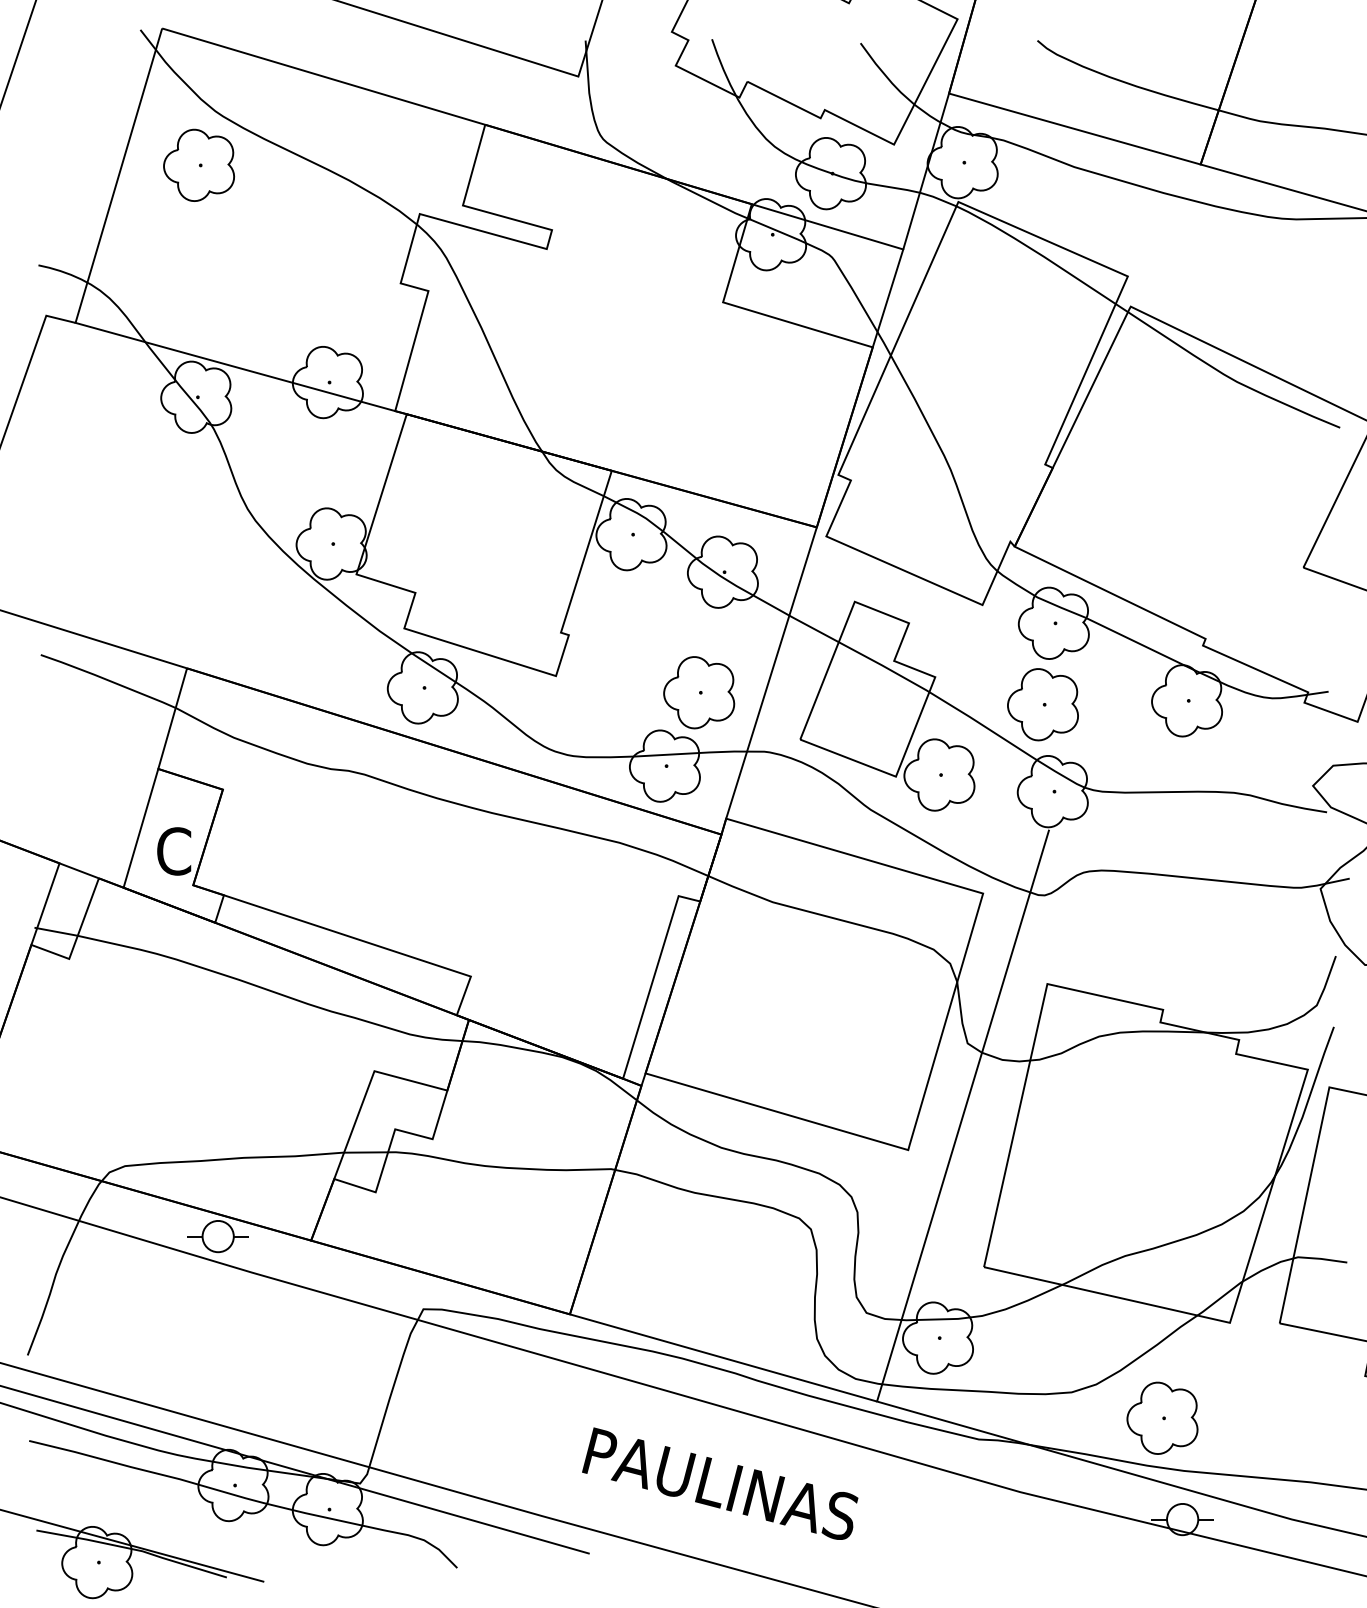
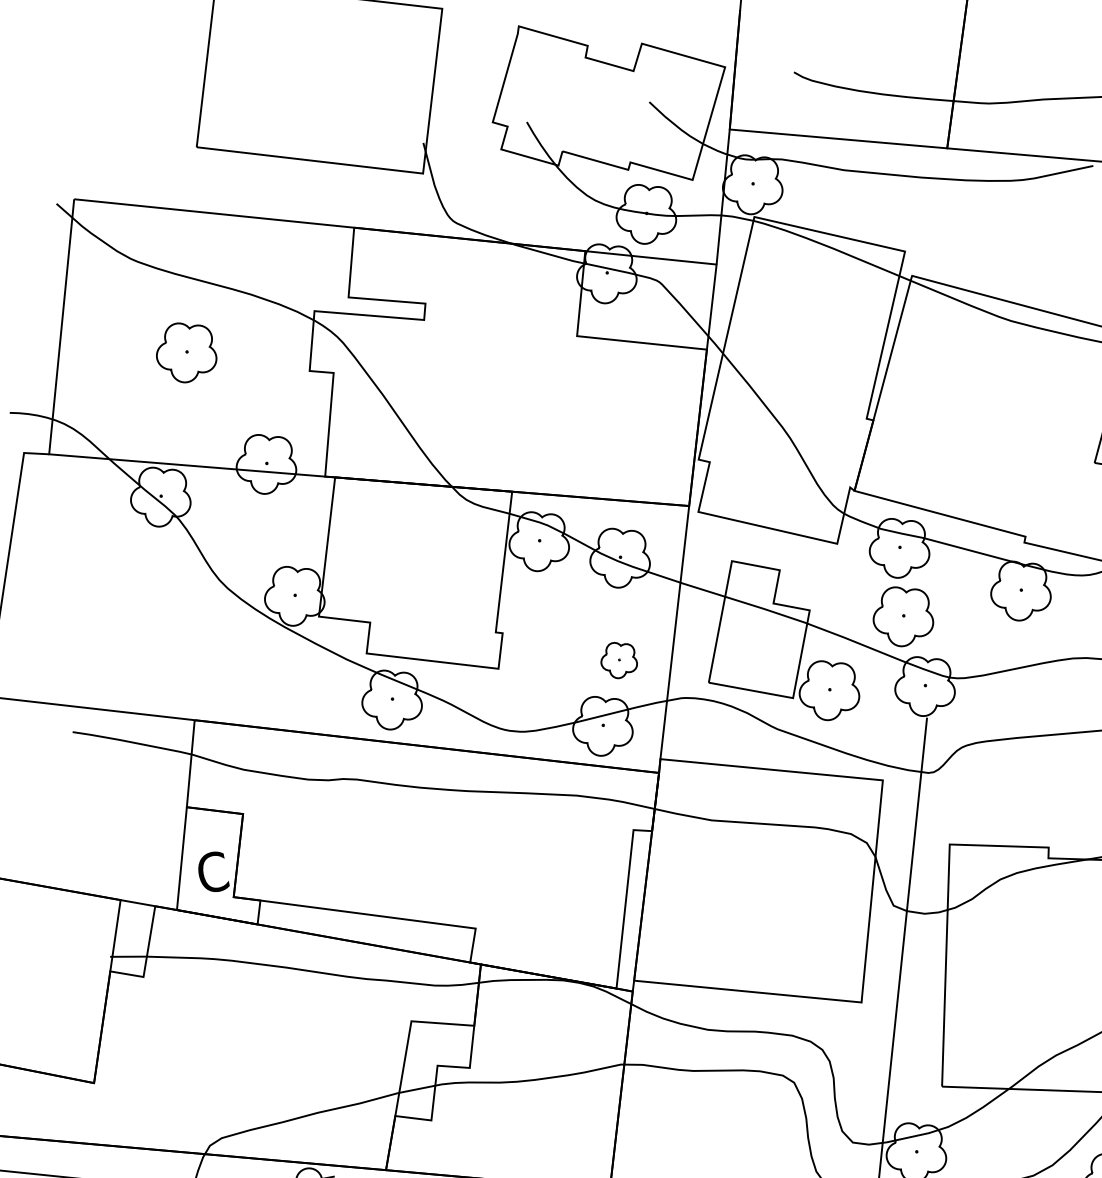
part: (198, 164) -> (185, 351), moved
part: (699, 692) -> (618, 659), size x0.6

